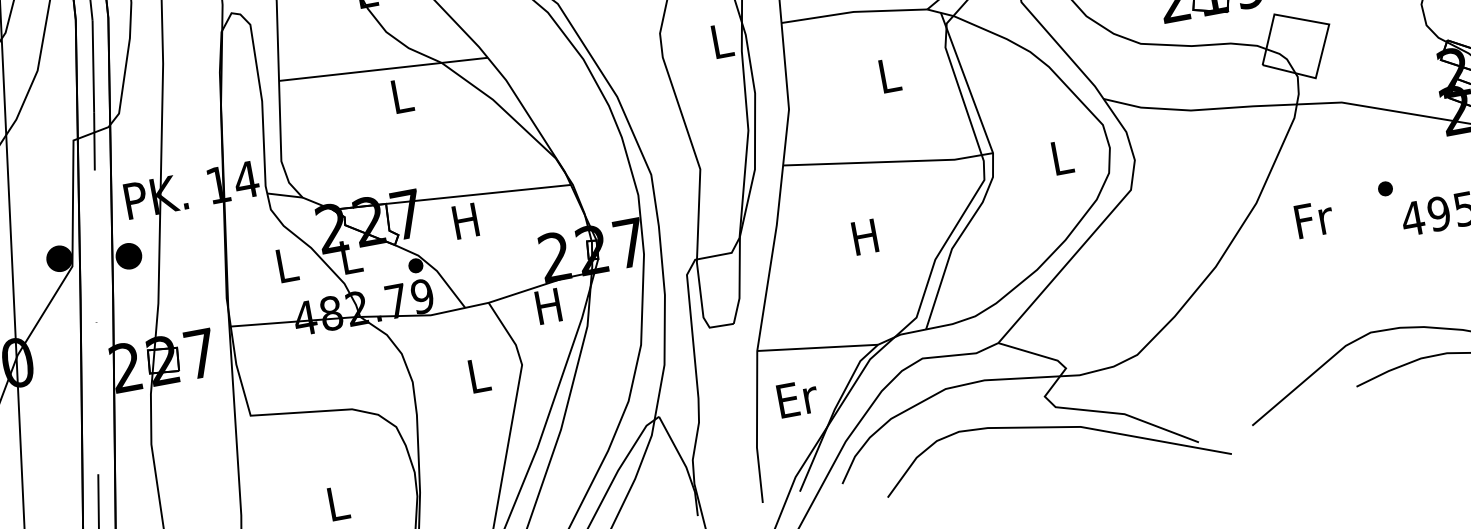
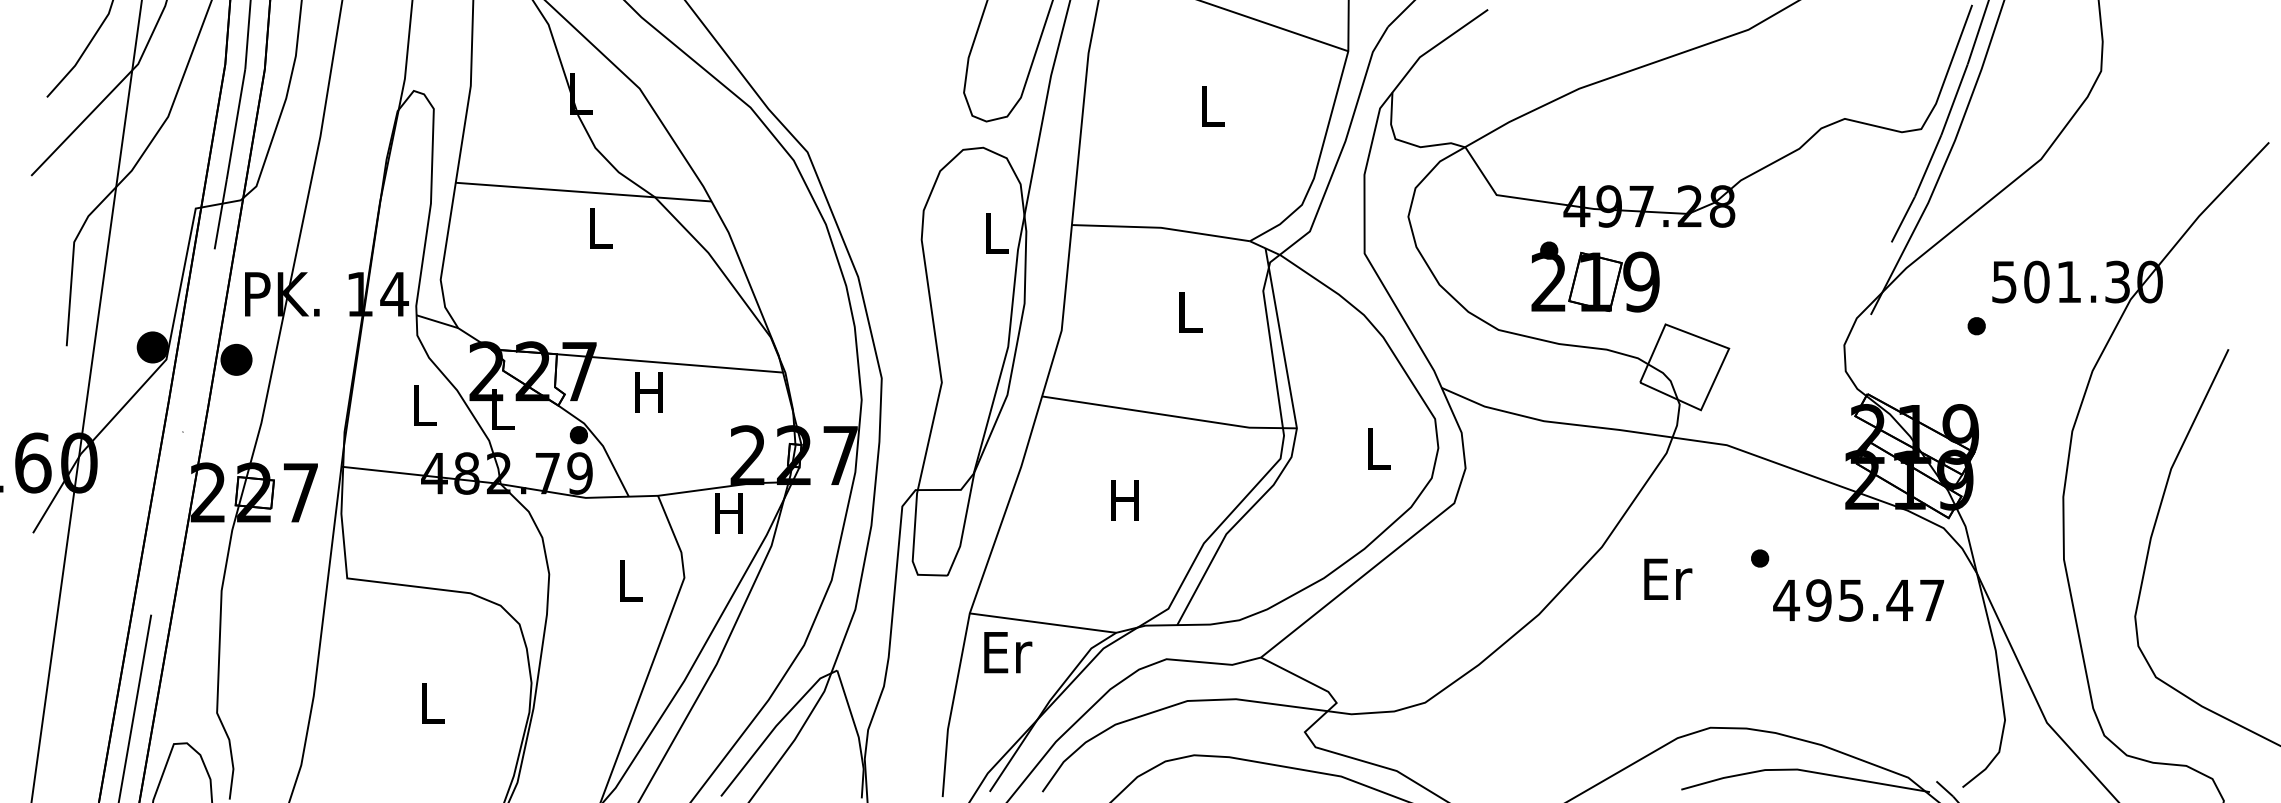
text: (1314, 218) -> (1668, 578), Fr -> Er
text: (798, 398) -> (1008, 652), moved

